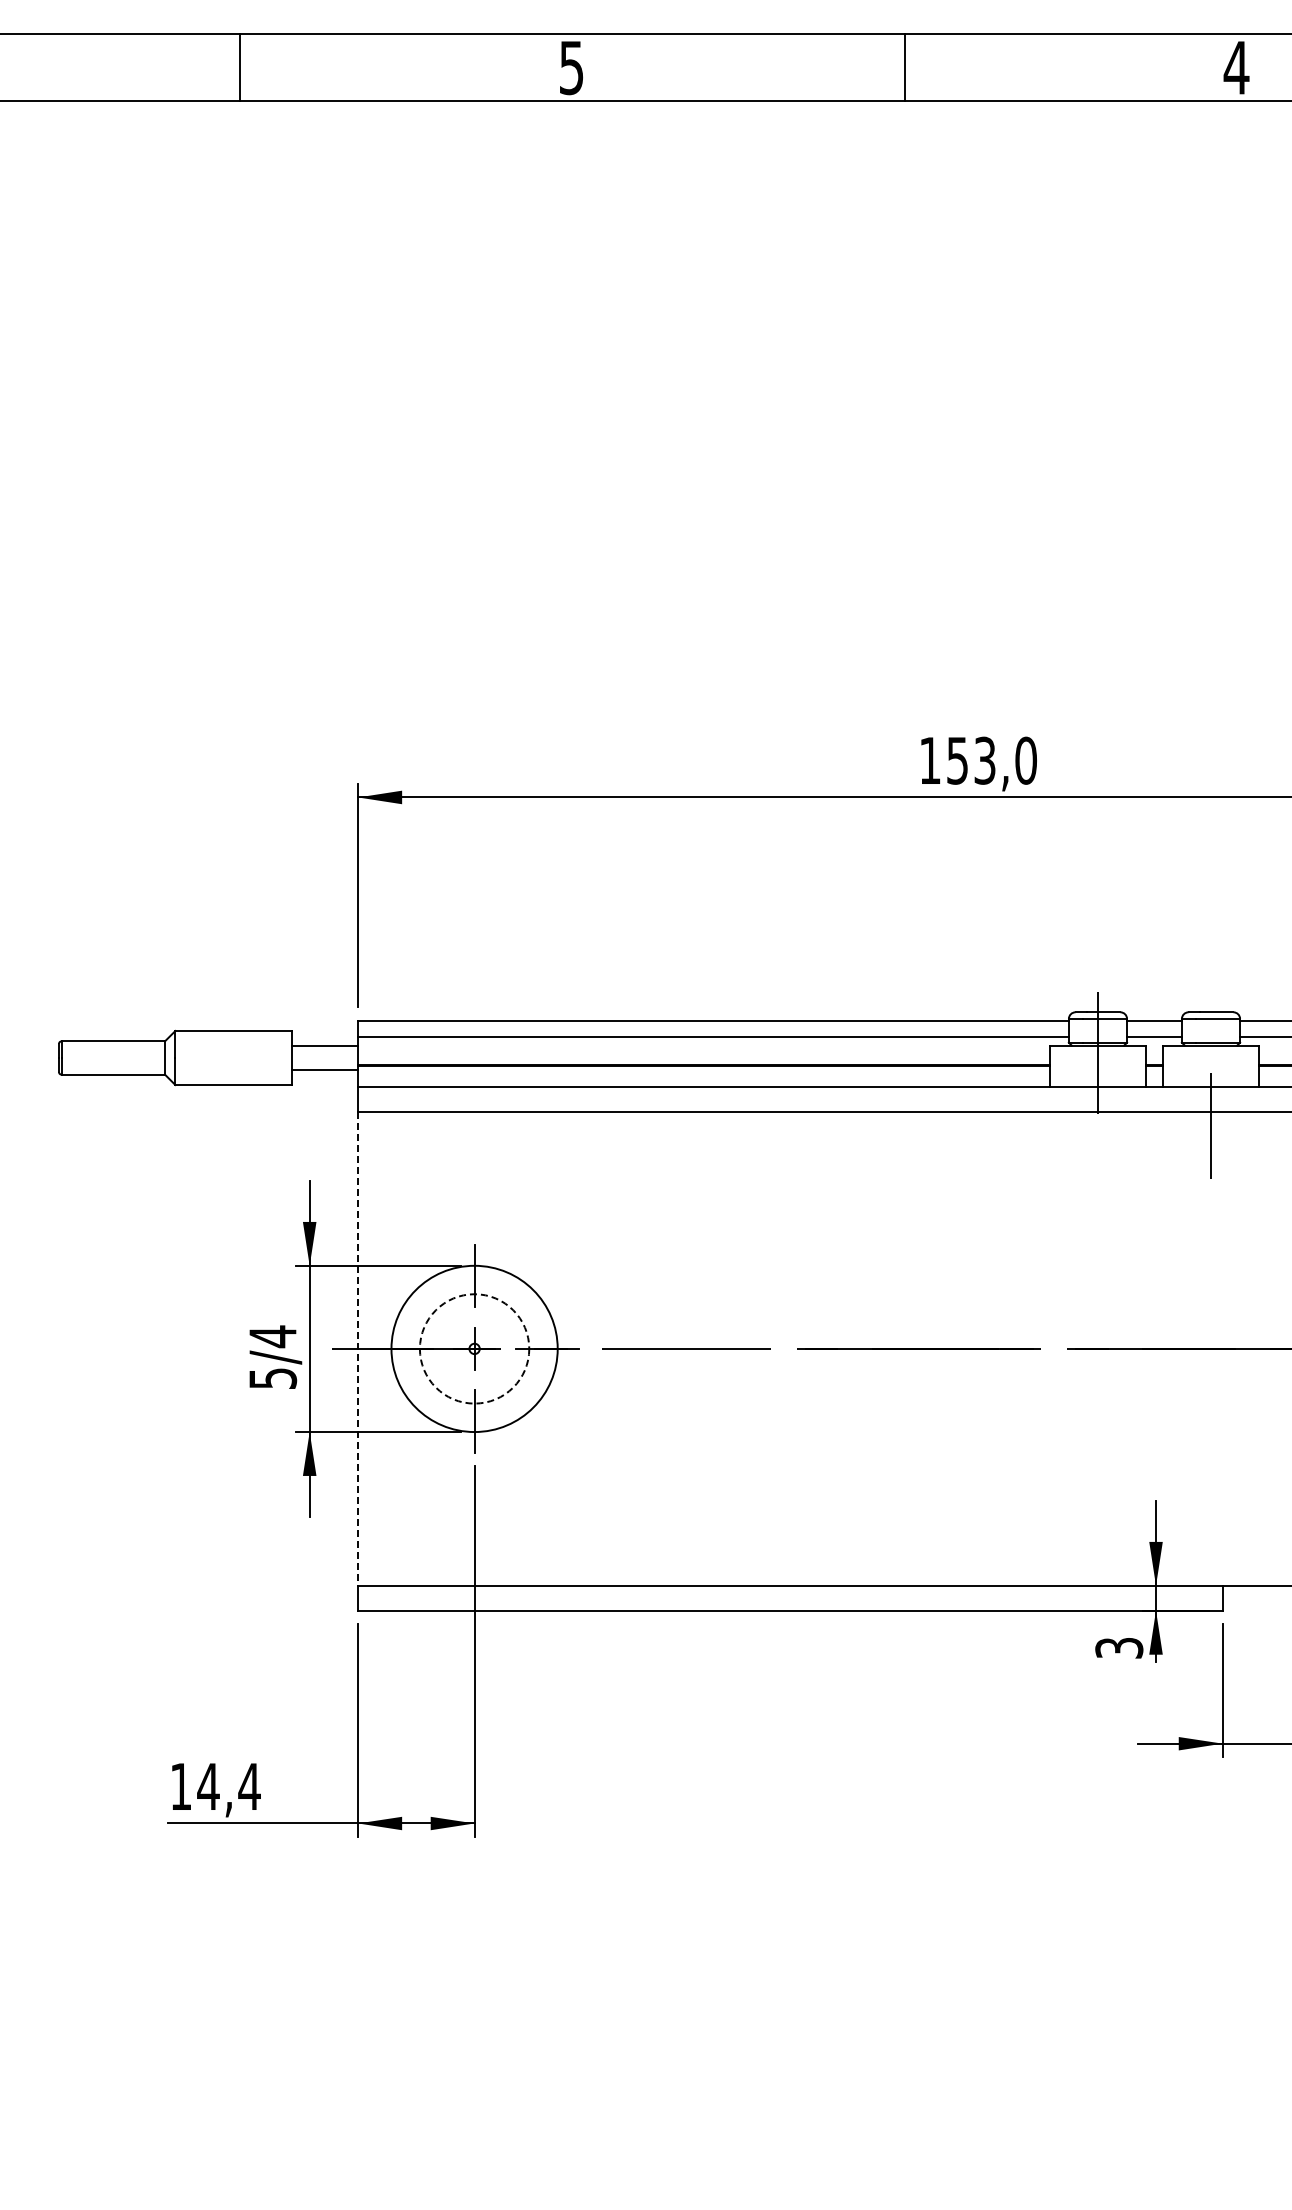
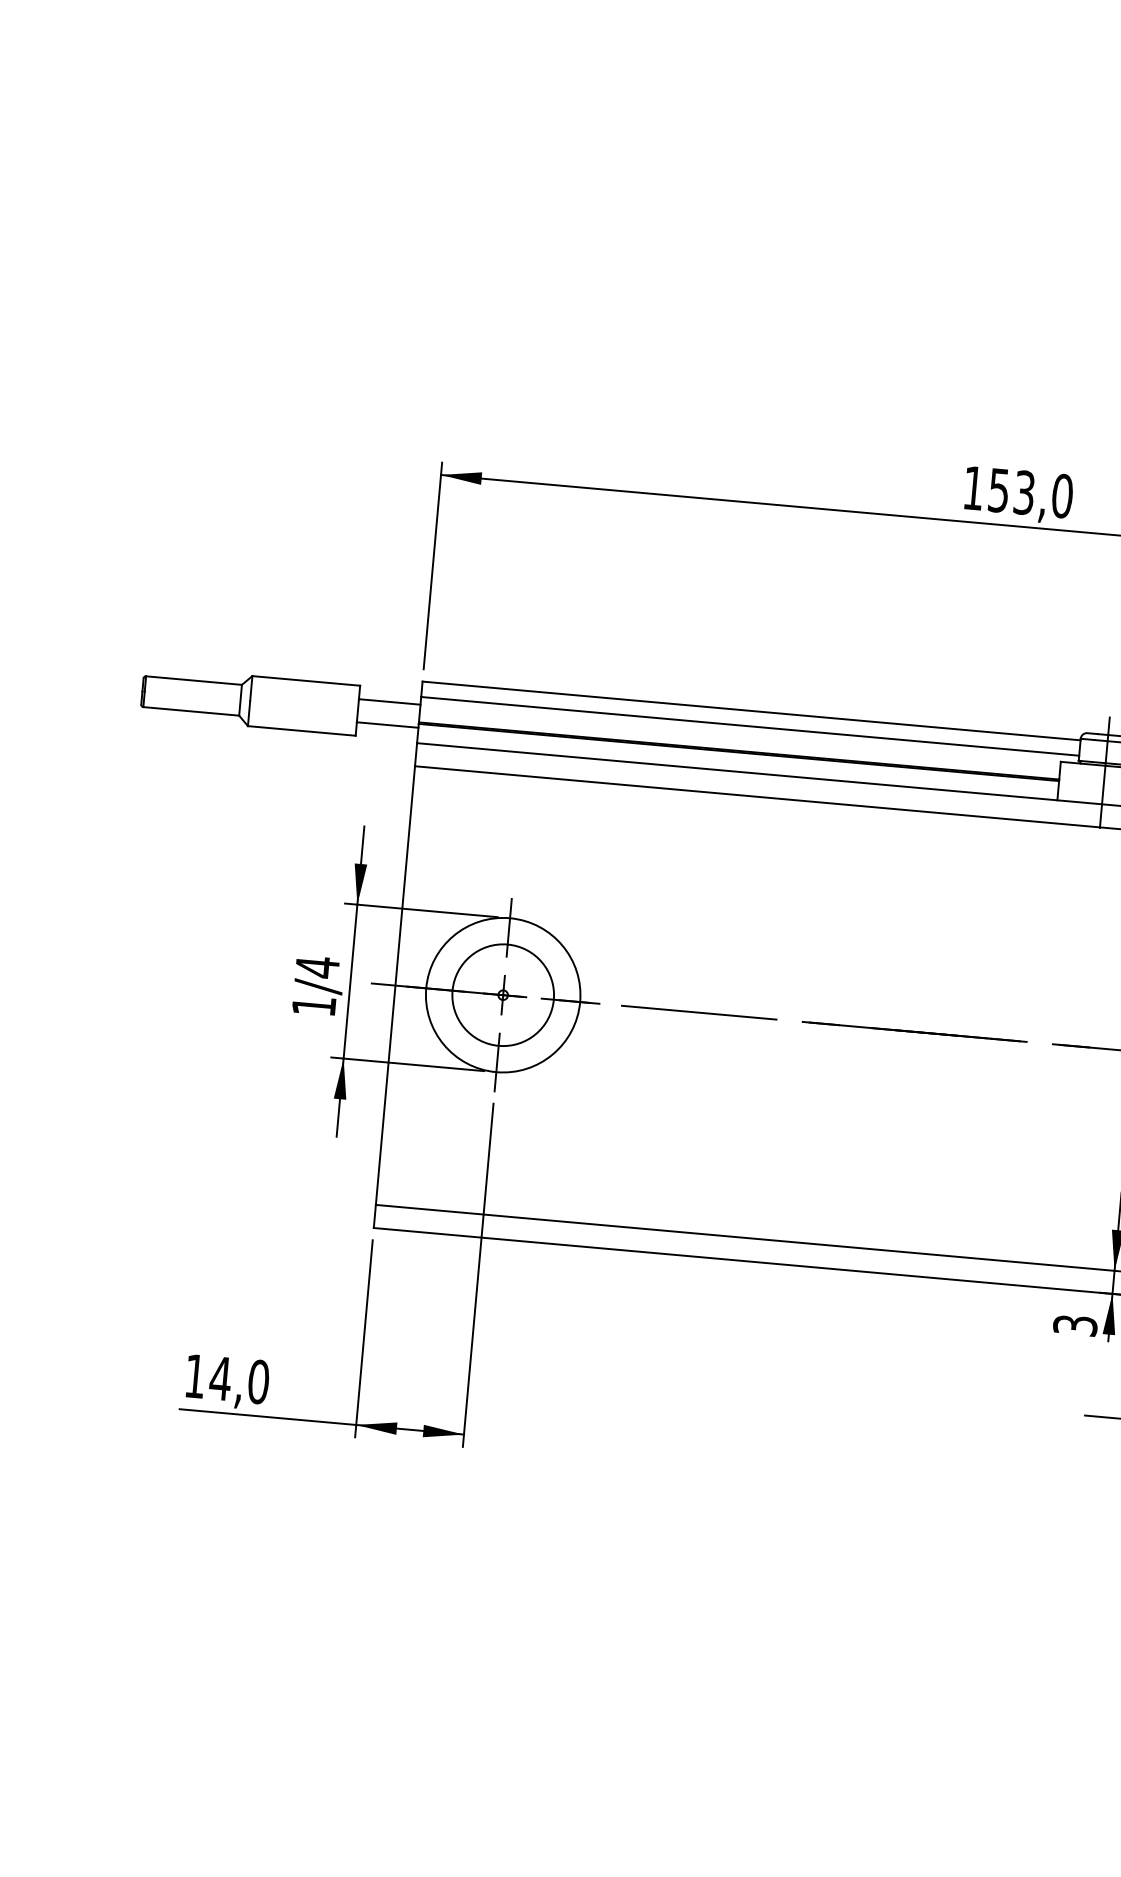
line: (358, 1348) -> (395, 985), dashed -> solid
circle: (474, 1348) -> (503, 994), dashed -> solid
text: (273, 1378) -> (314, 1005), 5/4 -> 1/4
text: (249, 1786) -> (258, 1381), 14,4 -> 14,0

